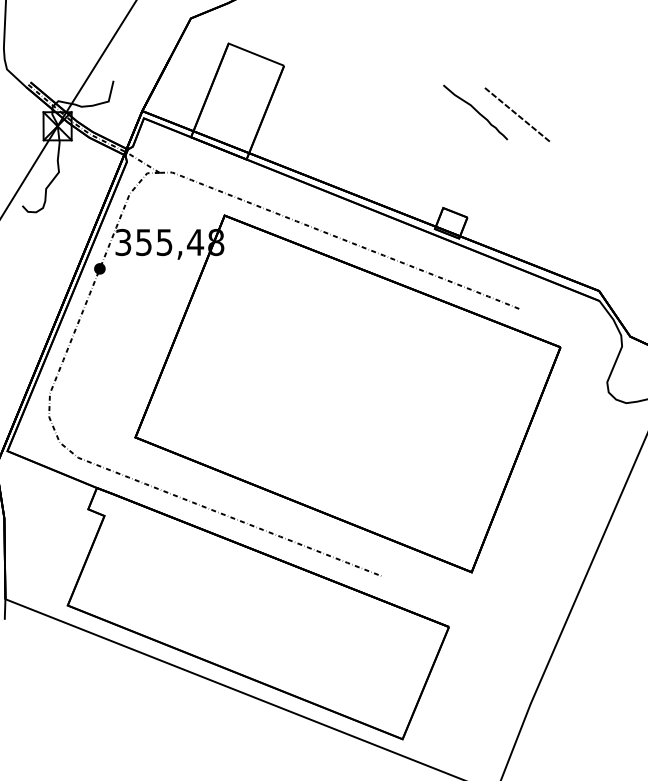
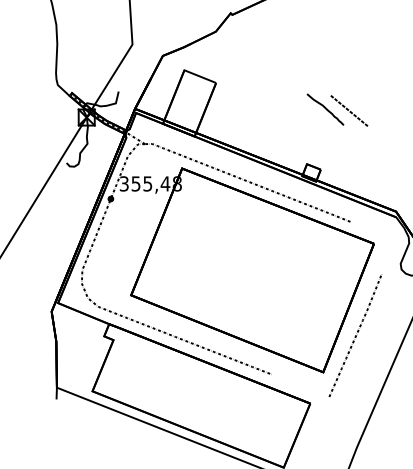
curve: (528, 507) -> (355, 335), added

